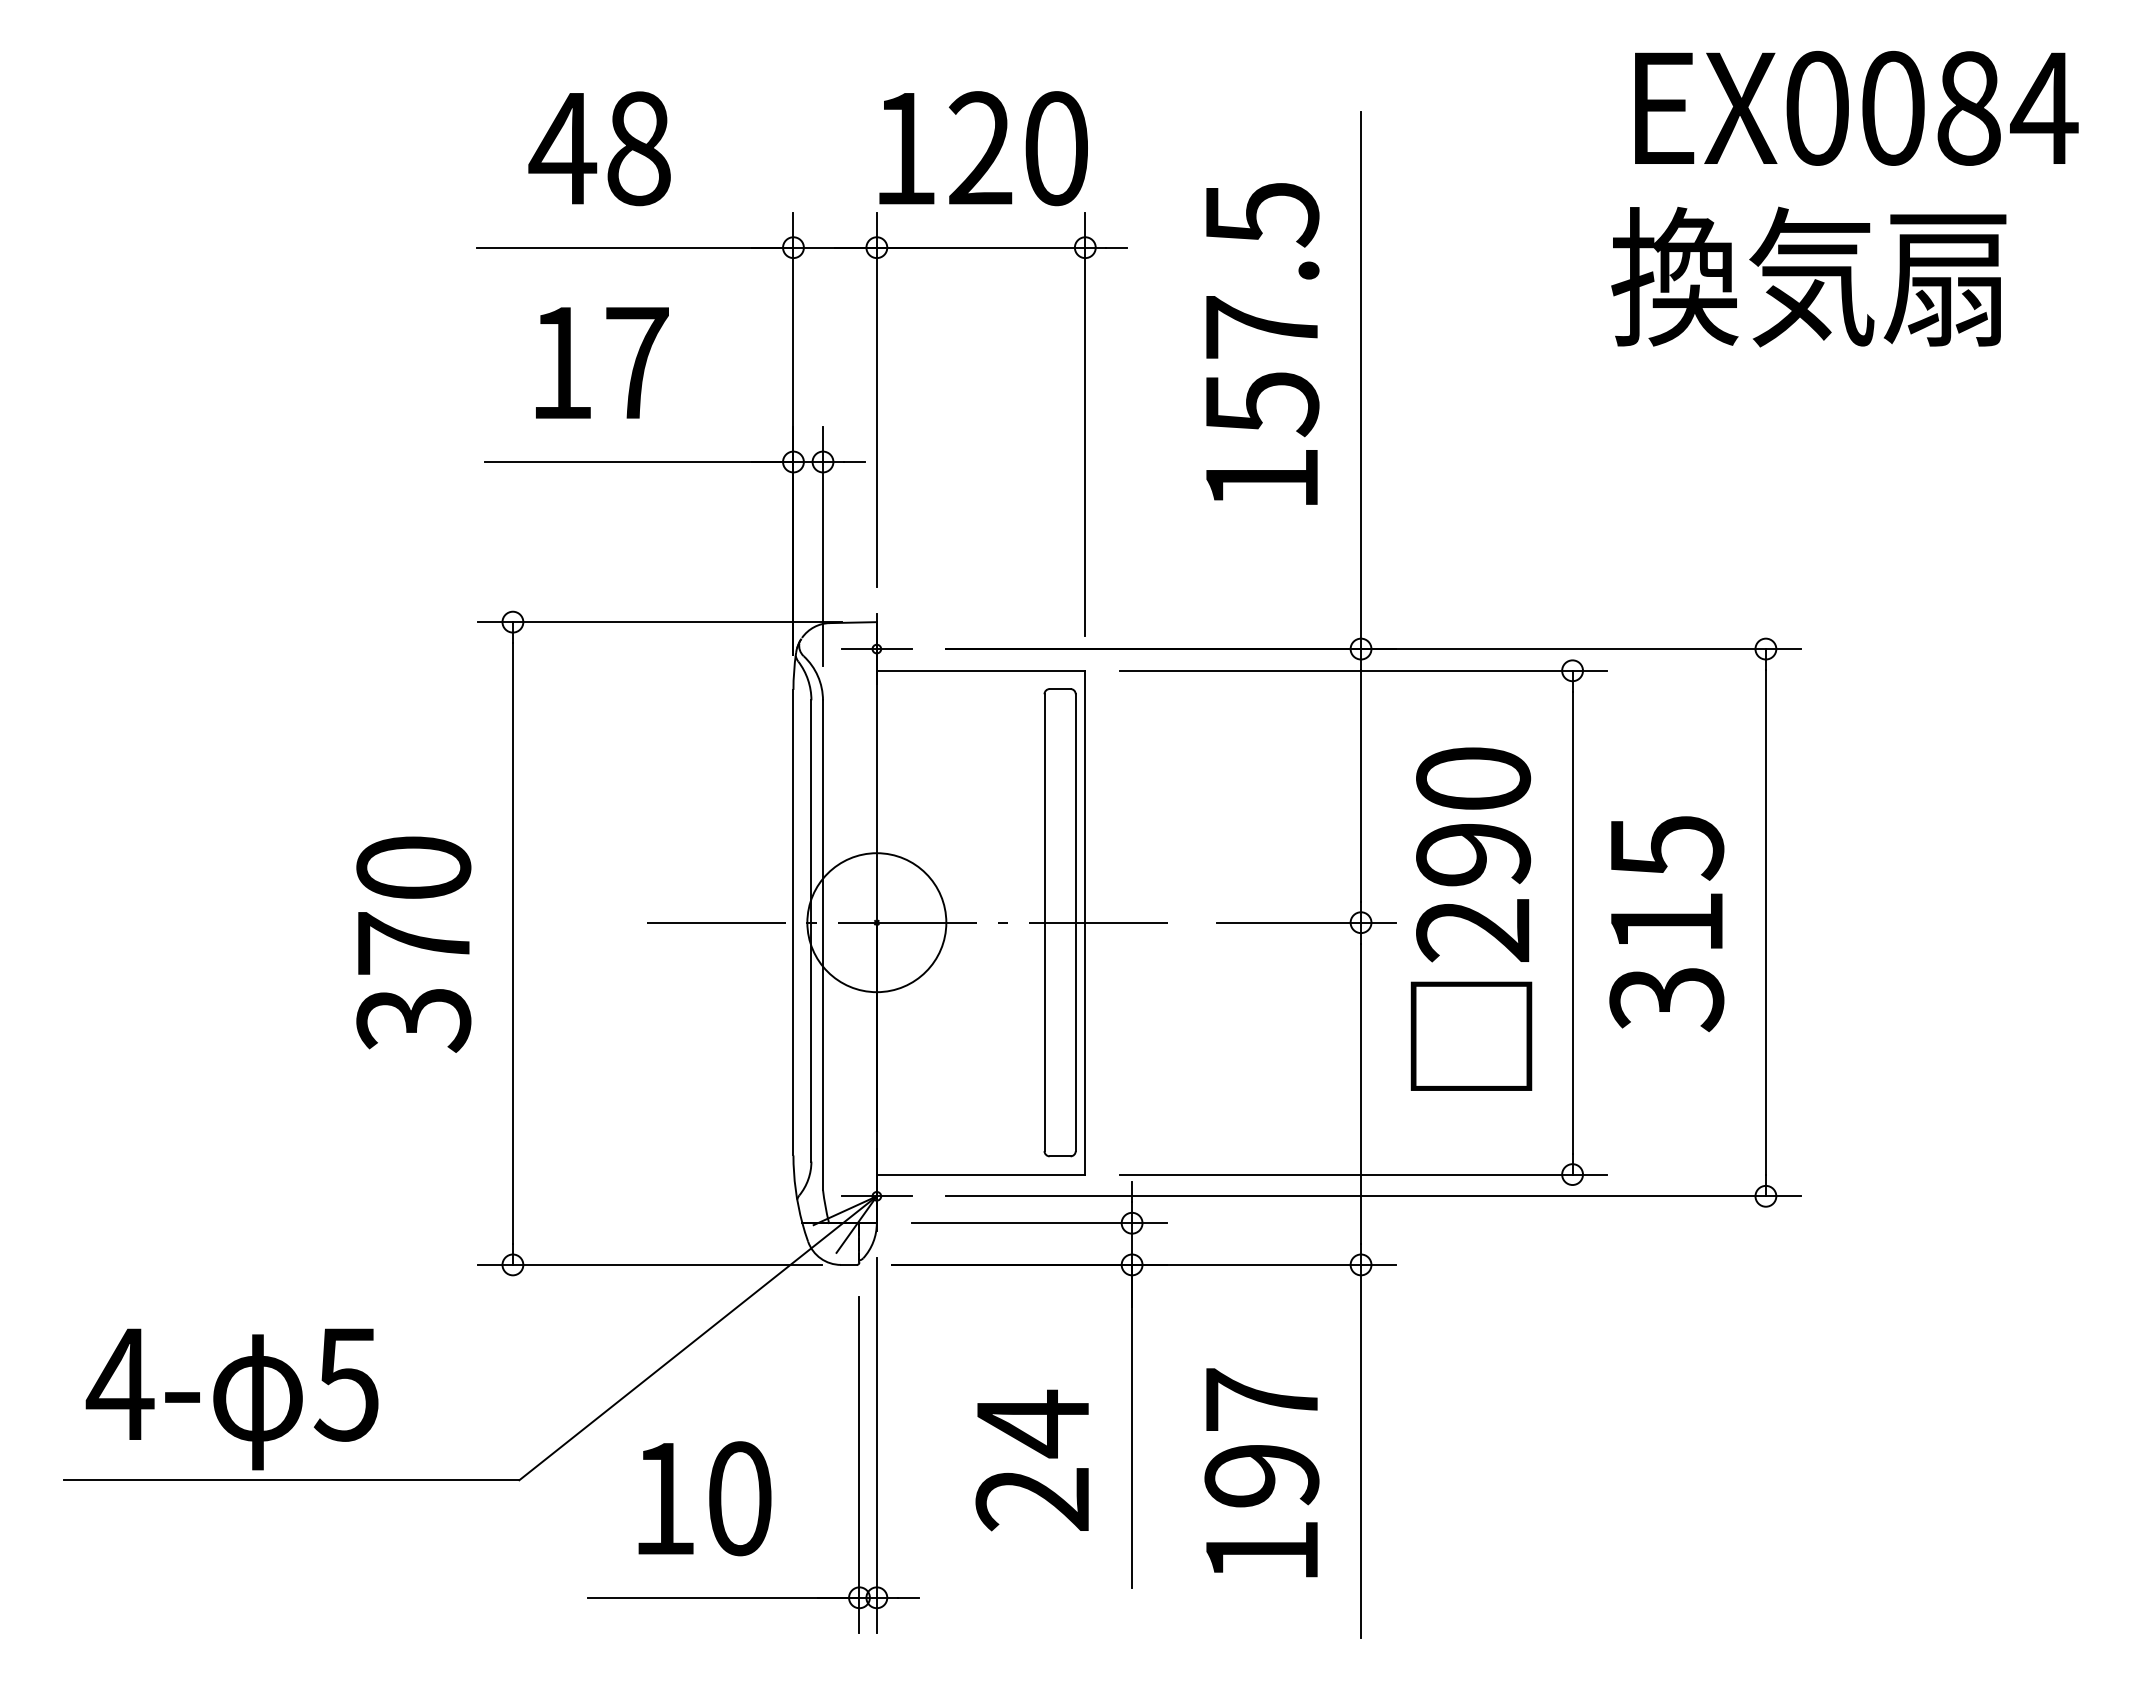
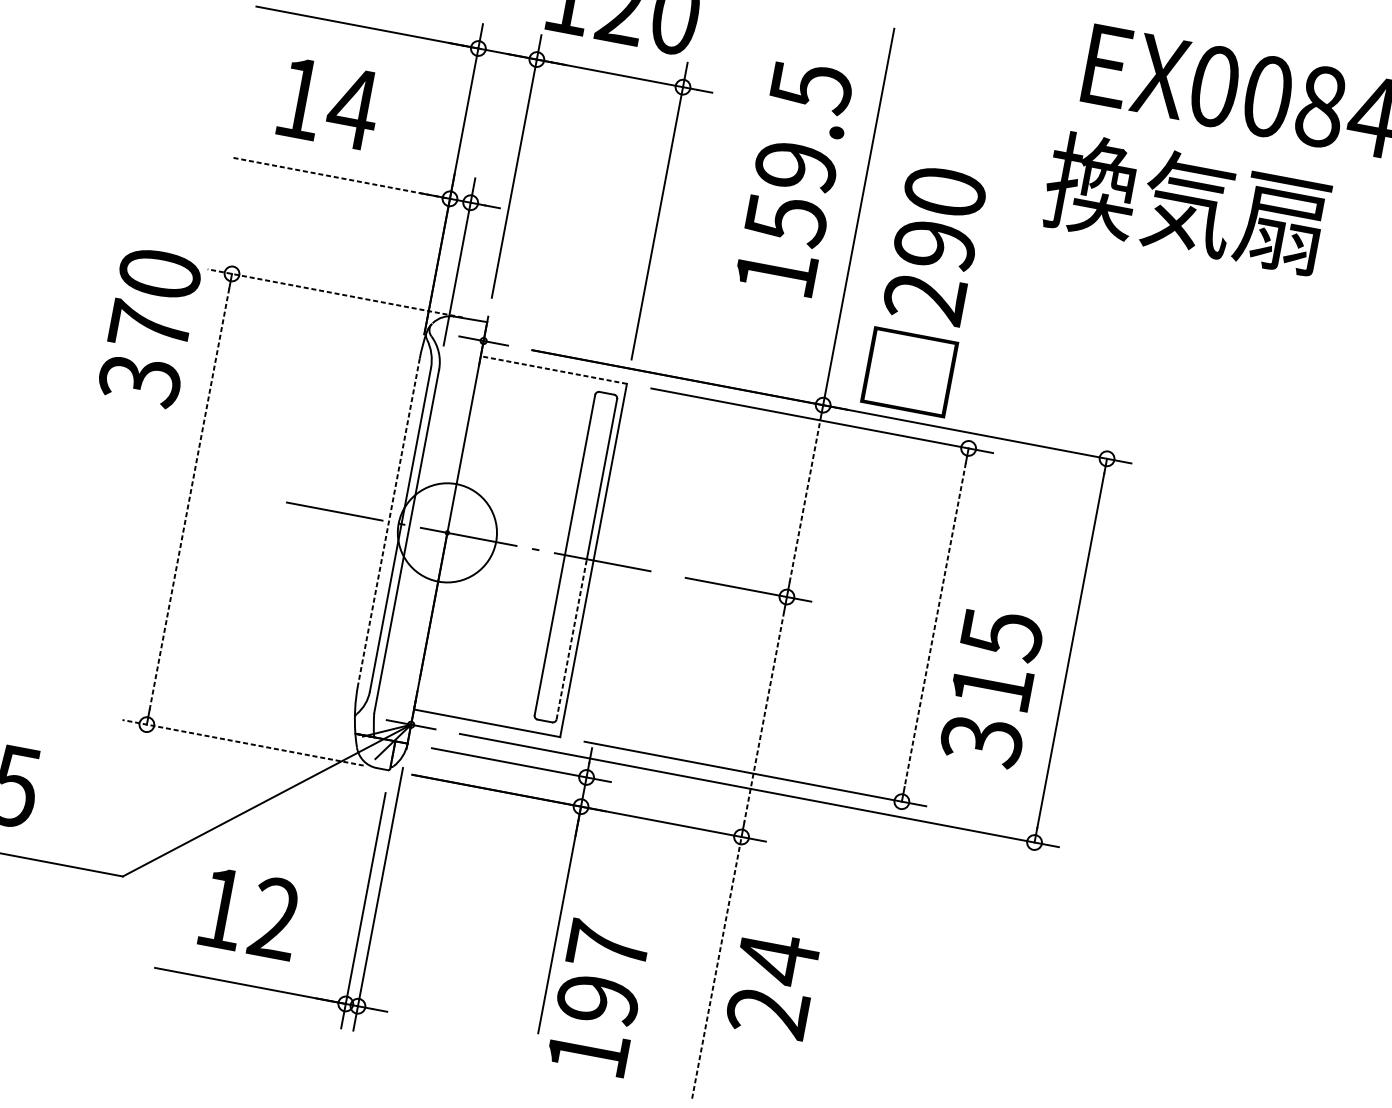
text: (1261, 327) -> (795, 166), 157.5 -> 159.5
text: (636, 362) -> (353, 108), 17 -> 14
line: (639, 462) -> (341, 178), solid -> dashed
line: (660, 622) -> (335, 293), solid -> dashed
line: (980, 670) -> (553, 369), solid -> dashed
line: (1361, 785) -> (805, 500), solid -> dashed
text: (1471, 918) -> (925, 289), moved
line: (793, 922) -> (388, 521), solid -> dashed
line: (1572, 923) -> (935, 625), solid -> dashed
text: (1666, 924) -> (991, 688), moved
line: (512, 943) -> (189, 499), solid -> dashed
text: (413, 944) -> (149, 327), moved
line: (1075, 1036) -> (571, 639), solid -> dashed
line: (1361, 1094) -> (764, 717), solid -> dashed
line: (650, 1264) -> (243, 742), solid -> dashed
line: (1361, 1451) -> (717, 967), solid -> dashed
text: (1031, 1460) -> (772, 984), moved
text: (1261, 1472) -> (598, 997), moved
text: (739, 1498) -> (274, 918), 10 -> 12

